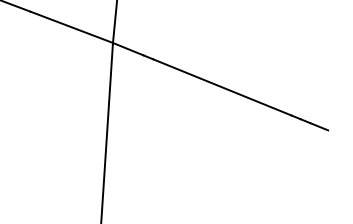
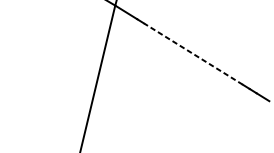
line: (221, 87) -> (192, 54), solid -> dashed

